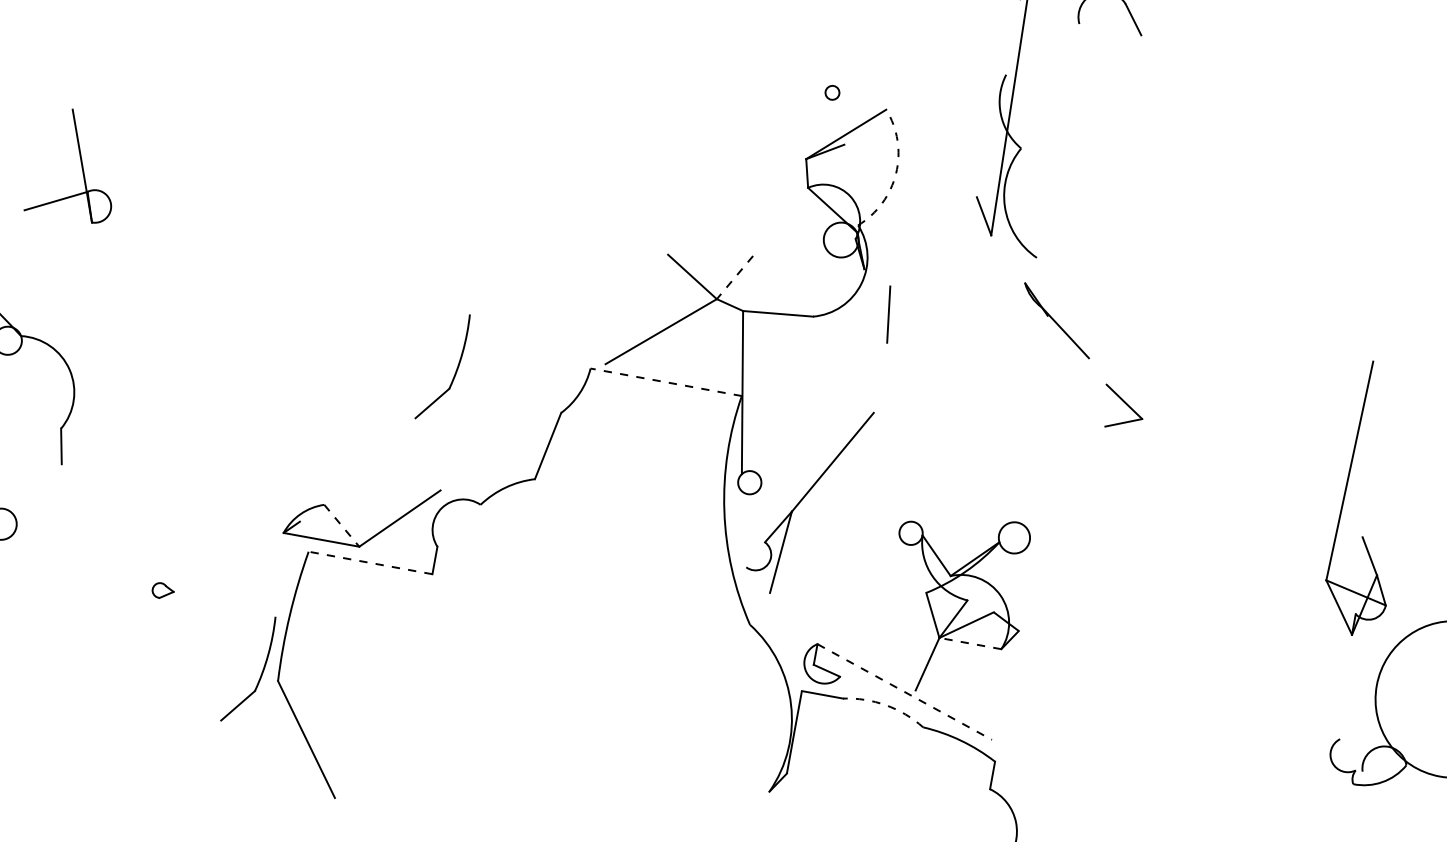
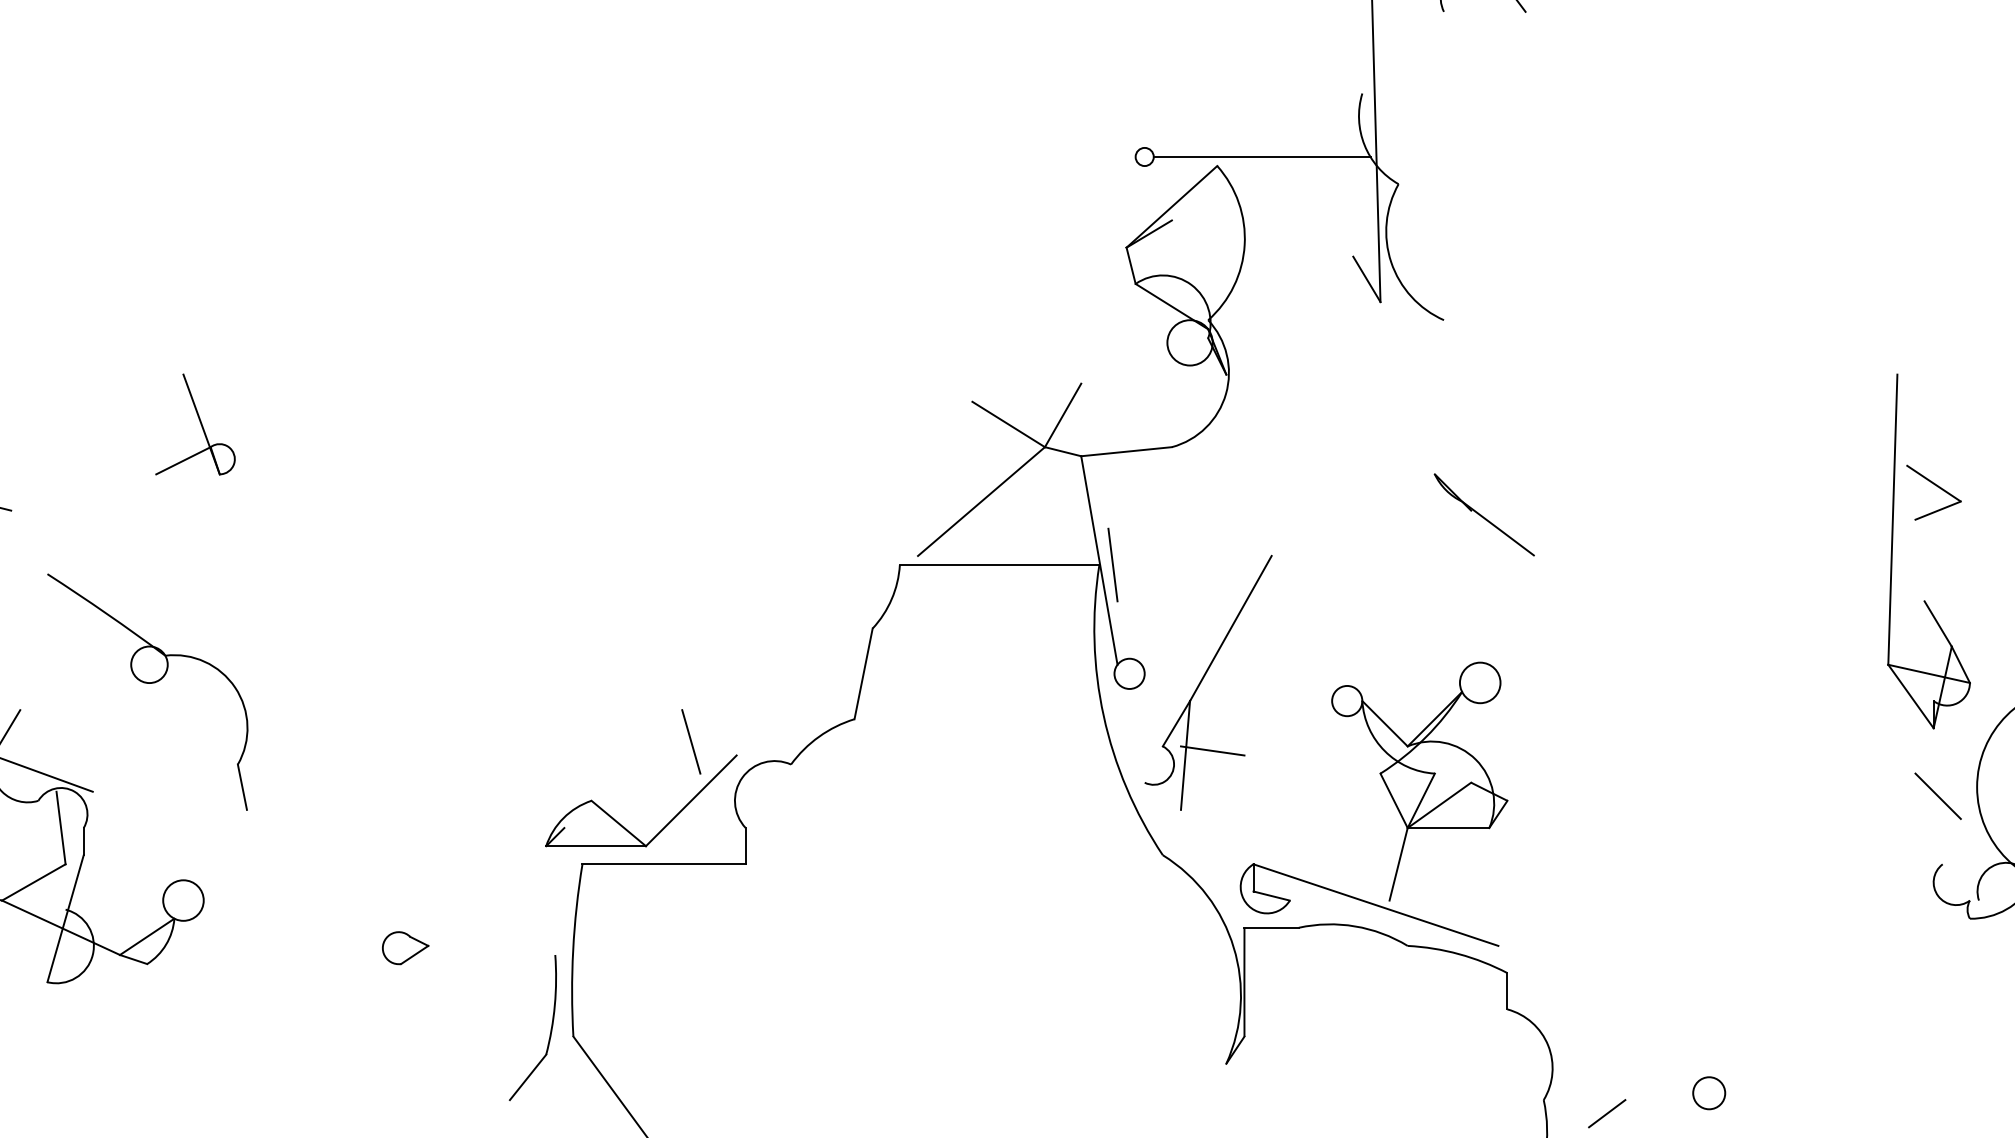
line: (921, 108) -> (1262, 156), added
part: (75, 164) -> (195, 424), size x0.71
arc: (895, 173) -> (1244, 245), dashed -> solid
line: (735, 277) -> (1063, 415), dashed -> solid
line: (888, 314) -> (1112, 564), moved
part: (1056, 320) -> (1483, 514), moved
part: (456, 369) -> (728, 597), removed
line: (666, 382) -> (999, 565), dashed -> solid
part: (1126, 405) -> (1937, 487), moved
line: (408, 473) -> (691, 741), added
line: (342, 525) -> (619, 823), dashed -> solid
line: (802, 552) -> (1212, 750), added
line: (370, 563) -> (664, 864), dashed -> solid
part: (162, 591) -> (405, 948), size x1.67
line: (970, 643) -> (1448, 828), dashed -> solid
line: (1345, 686) -> (1937, 795), added
line: (905, 692) -> (1376, 905), dashed -> solid
arc: (886, 705) -> (1355, 926), dashed -> solid

